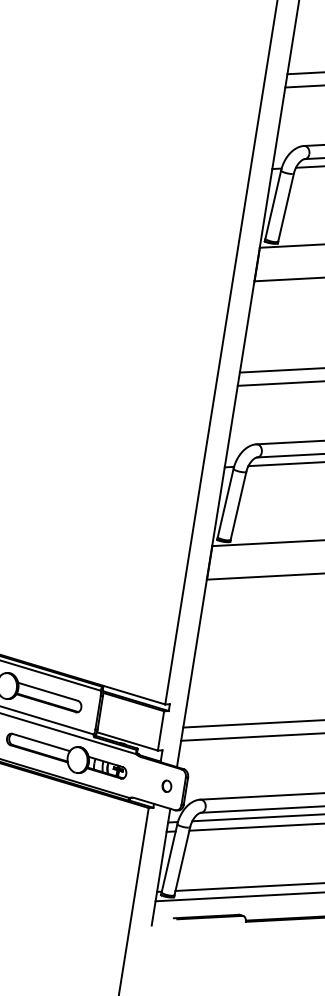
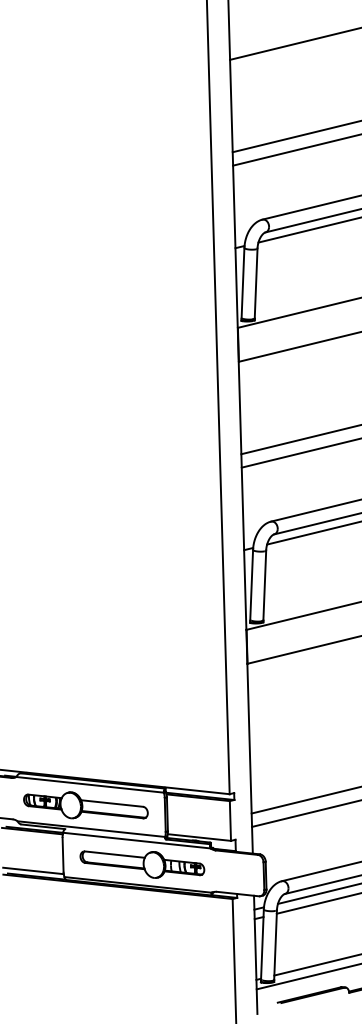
part: (167, 785) -> (246, 873), removed

